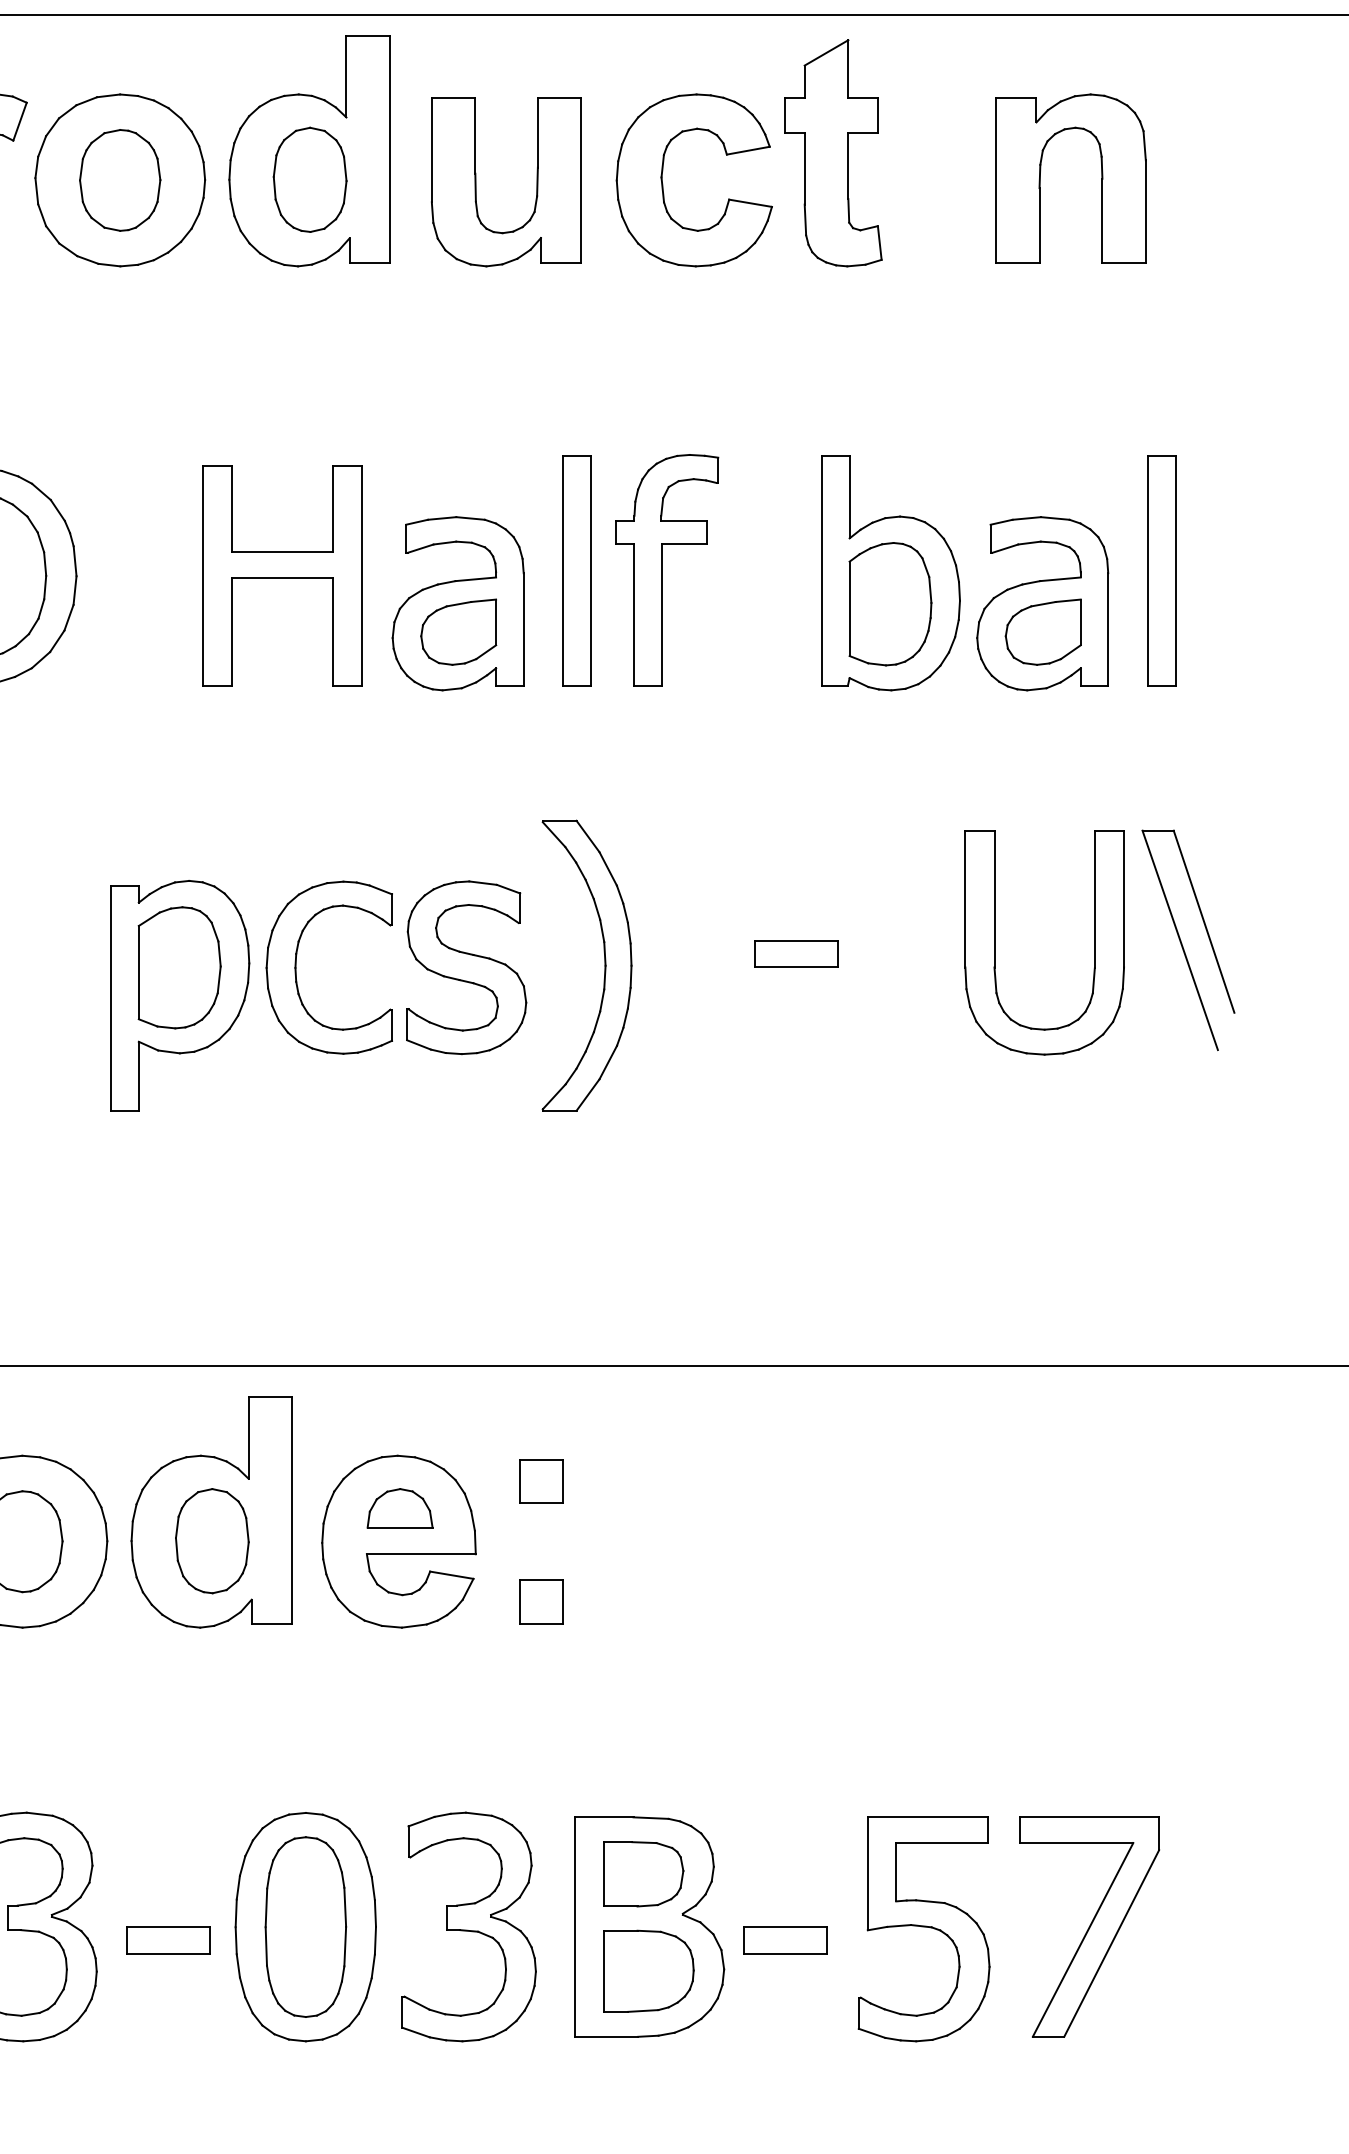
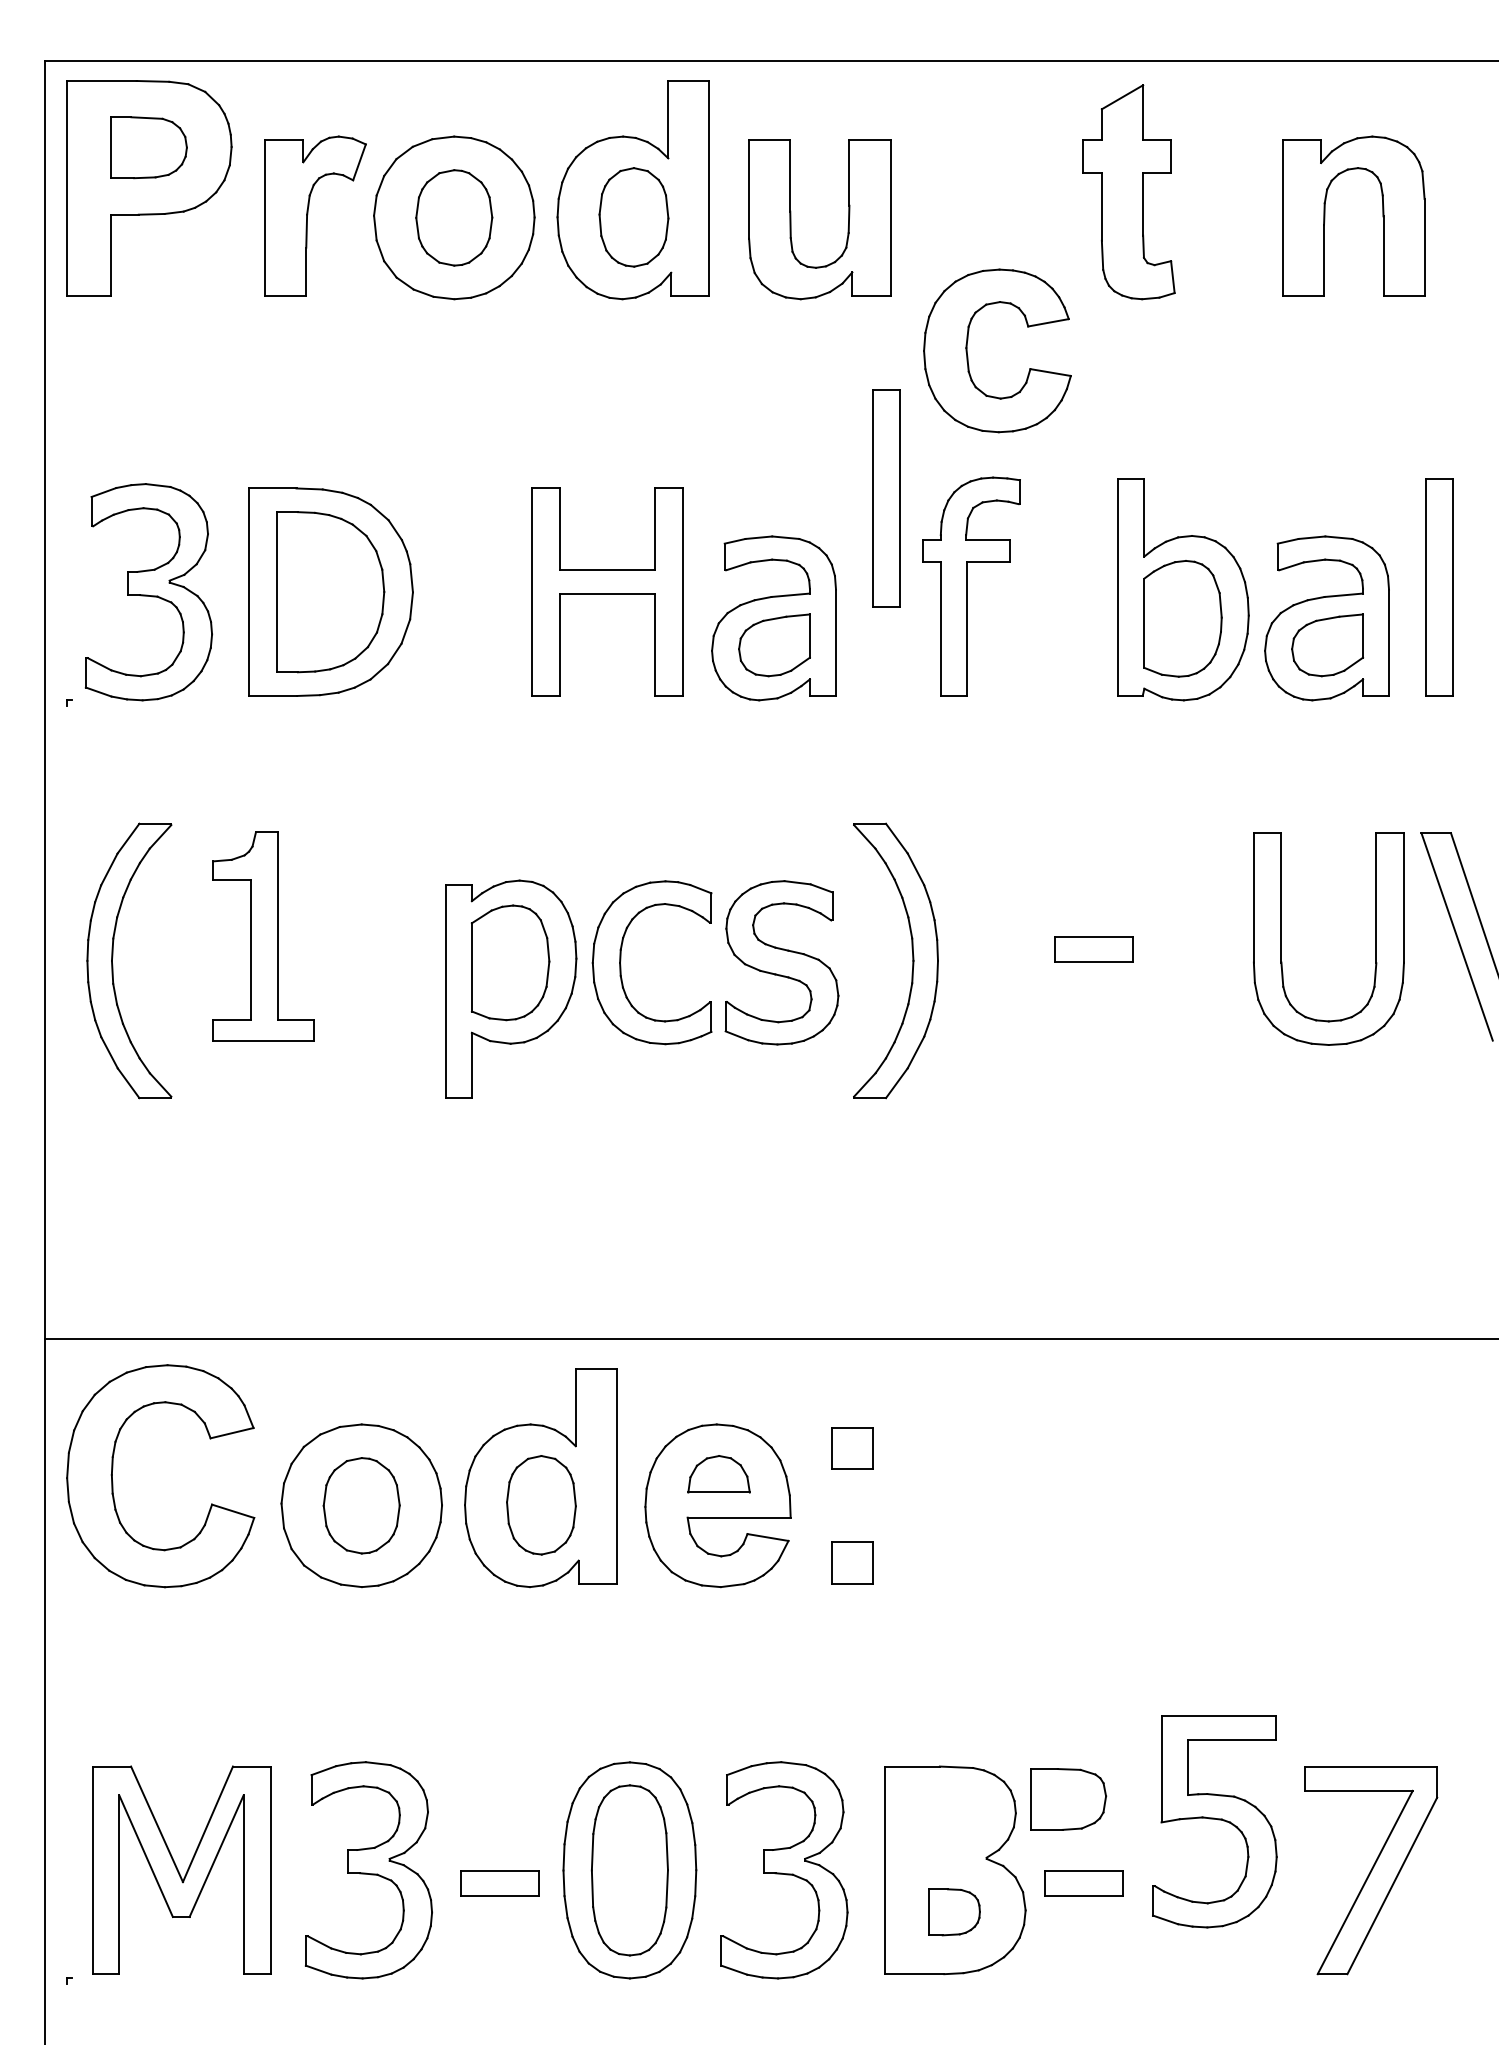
part: (663, 186) -> (968, 356), moved
part: (577, 571) -> (886, 498), moved
part: (643, 1874) -> (1068, 1799), moved
part: (923, 1929) -> (1214, 1821), moved
part: (648, 1971) -> (954, 1912), size x0.6

